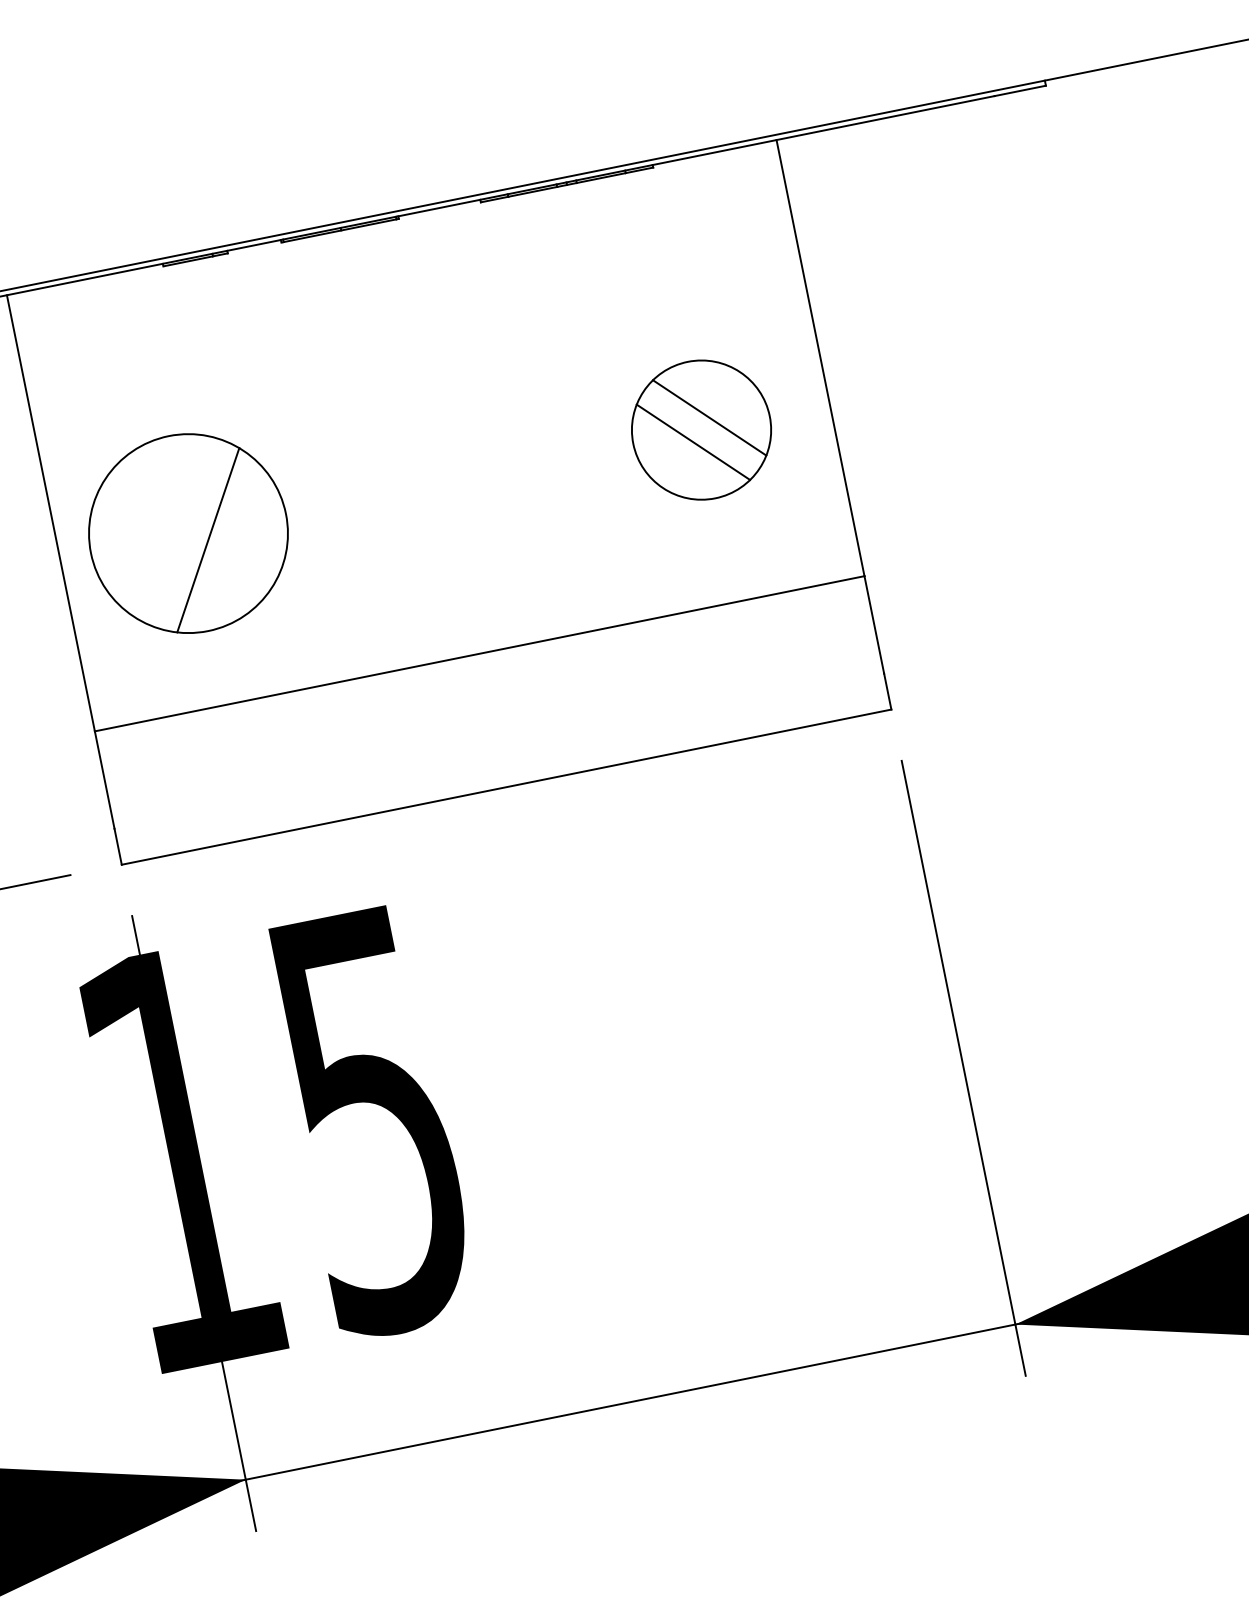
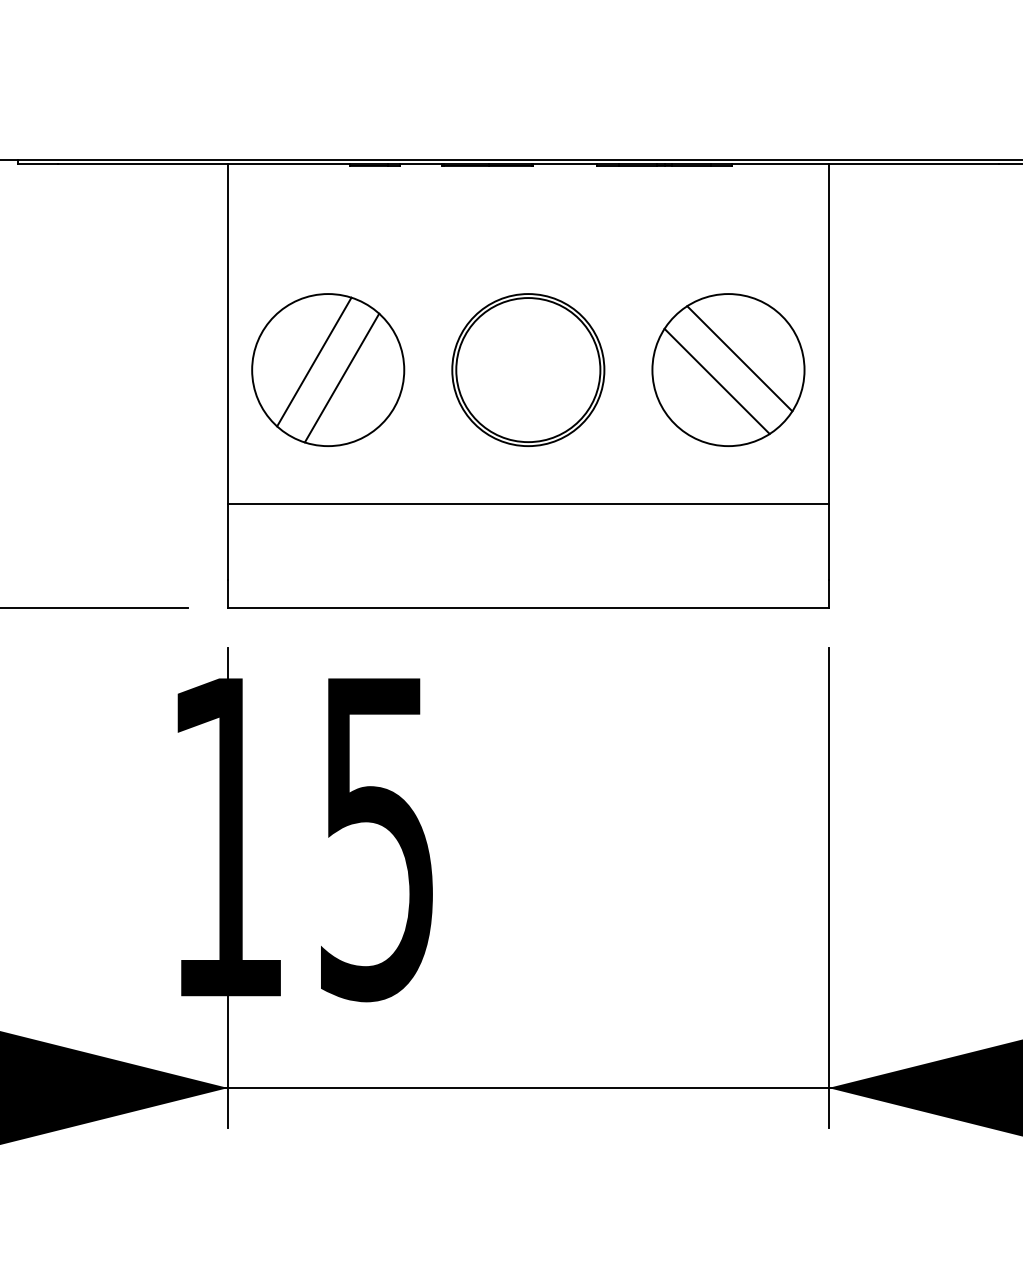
part: (701, 429) -> (728, 369), size x1.43
part: (445, 481) -> (528, 369), added
line: (168, 526) -> (314, 361), added

